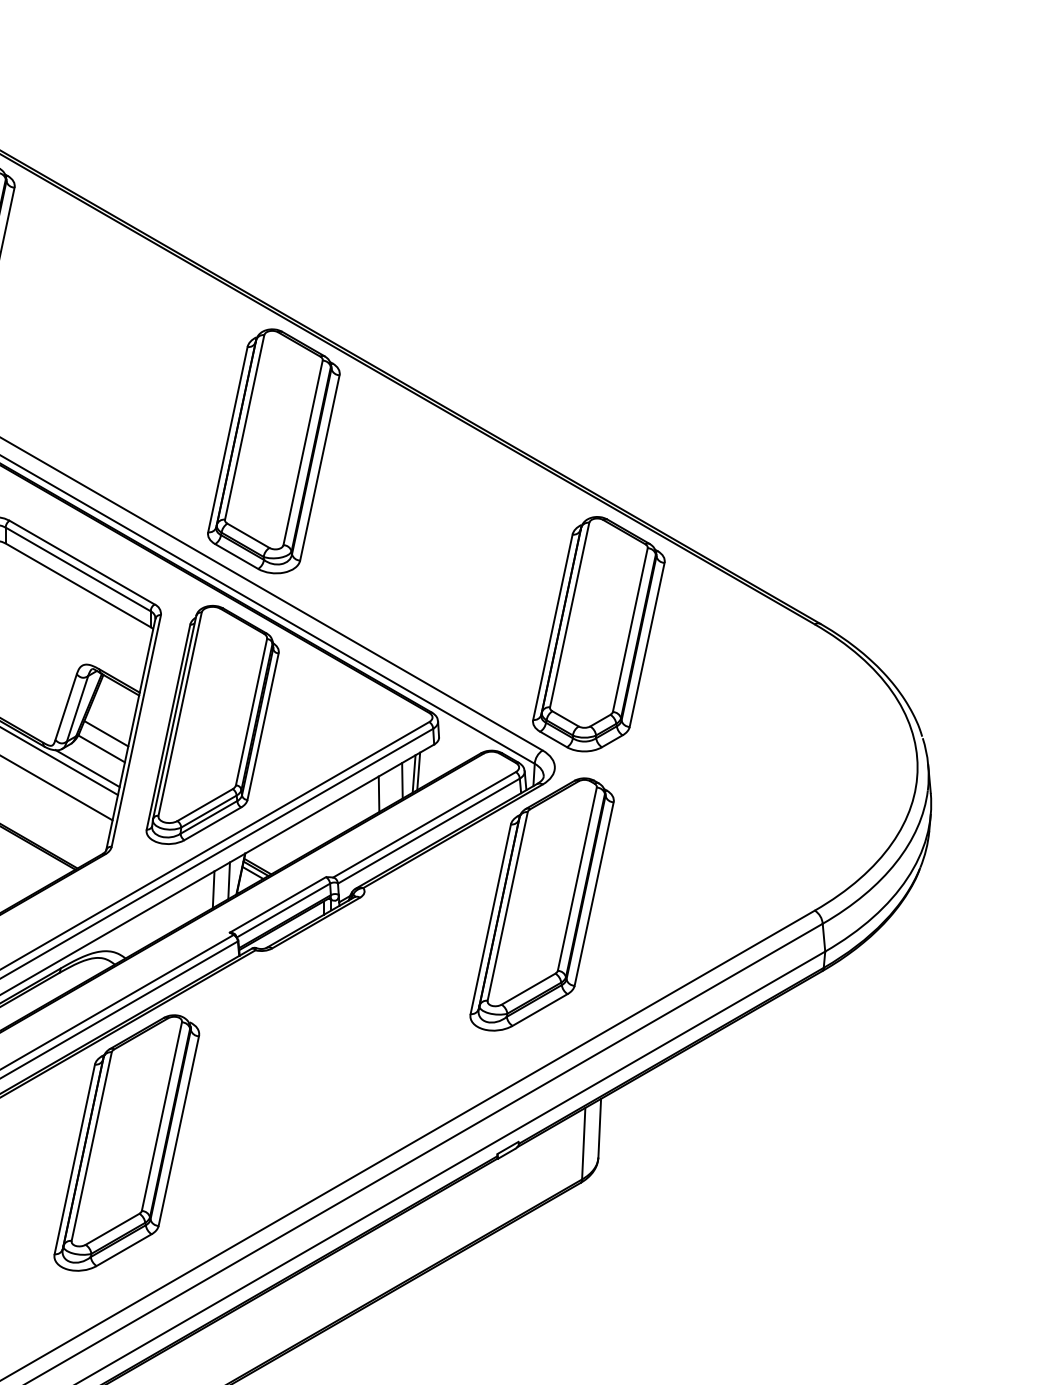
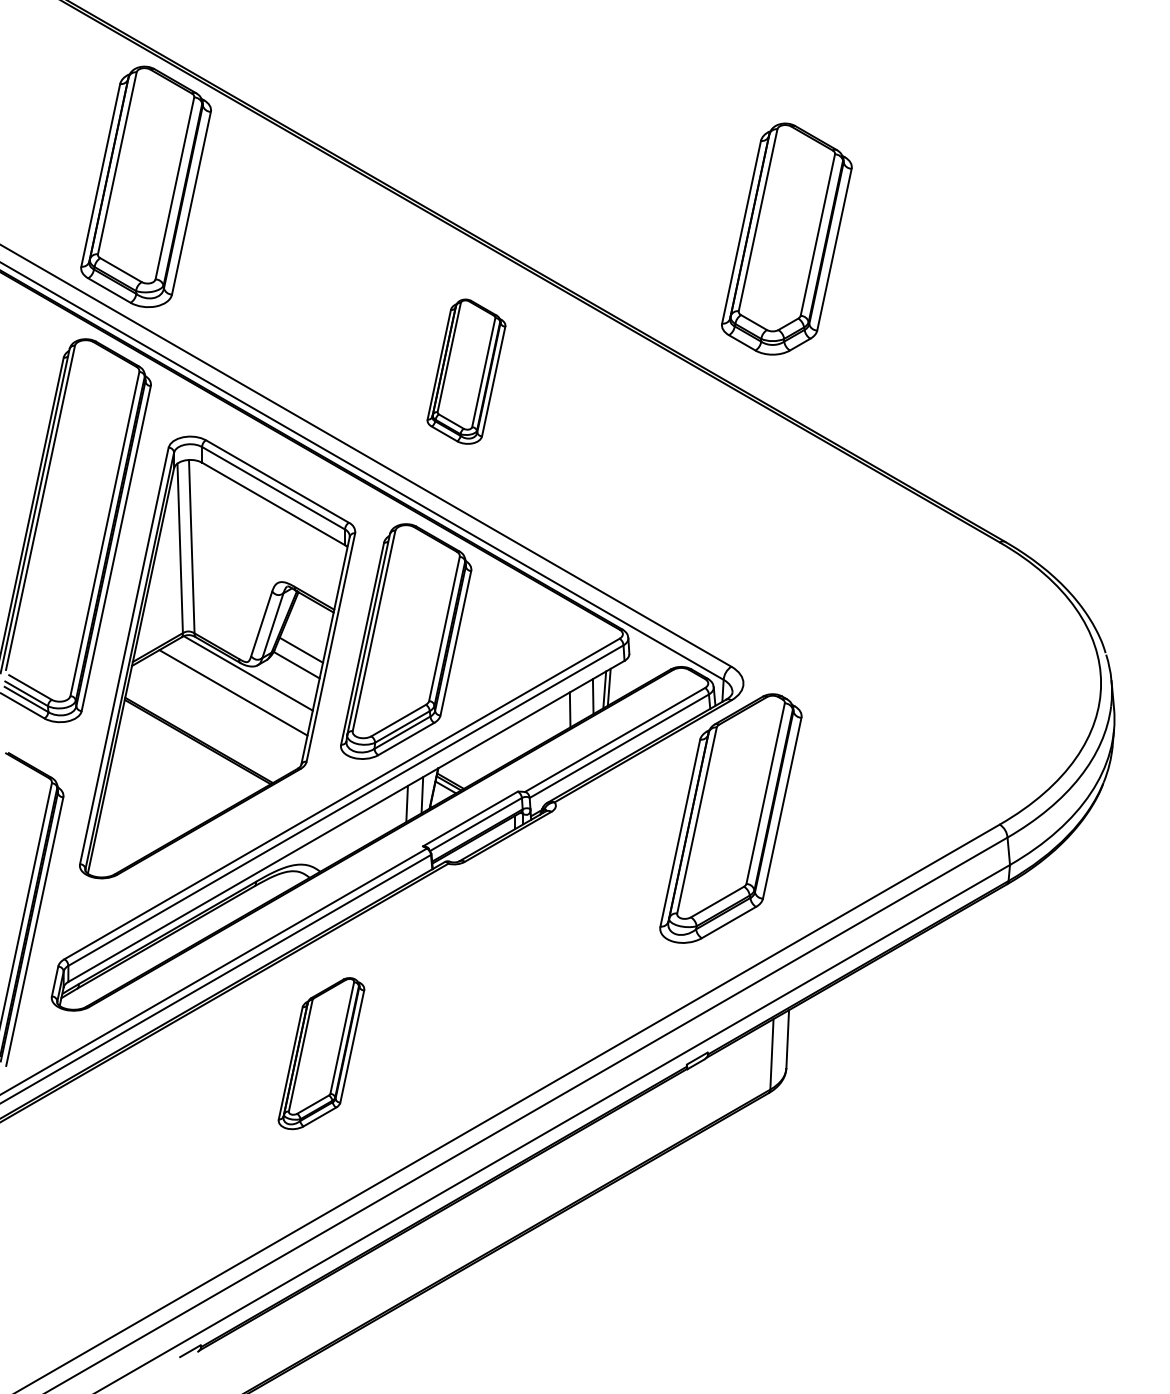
part: (273, 450) -> (466, 371), size x0.6
part: (598, 633) -> (786, 238), moved
line: (87, 768) -> (282, 684), removed
part: (126, 1142) -> (321, 1053), size x0.6

